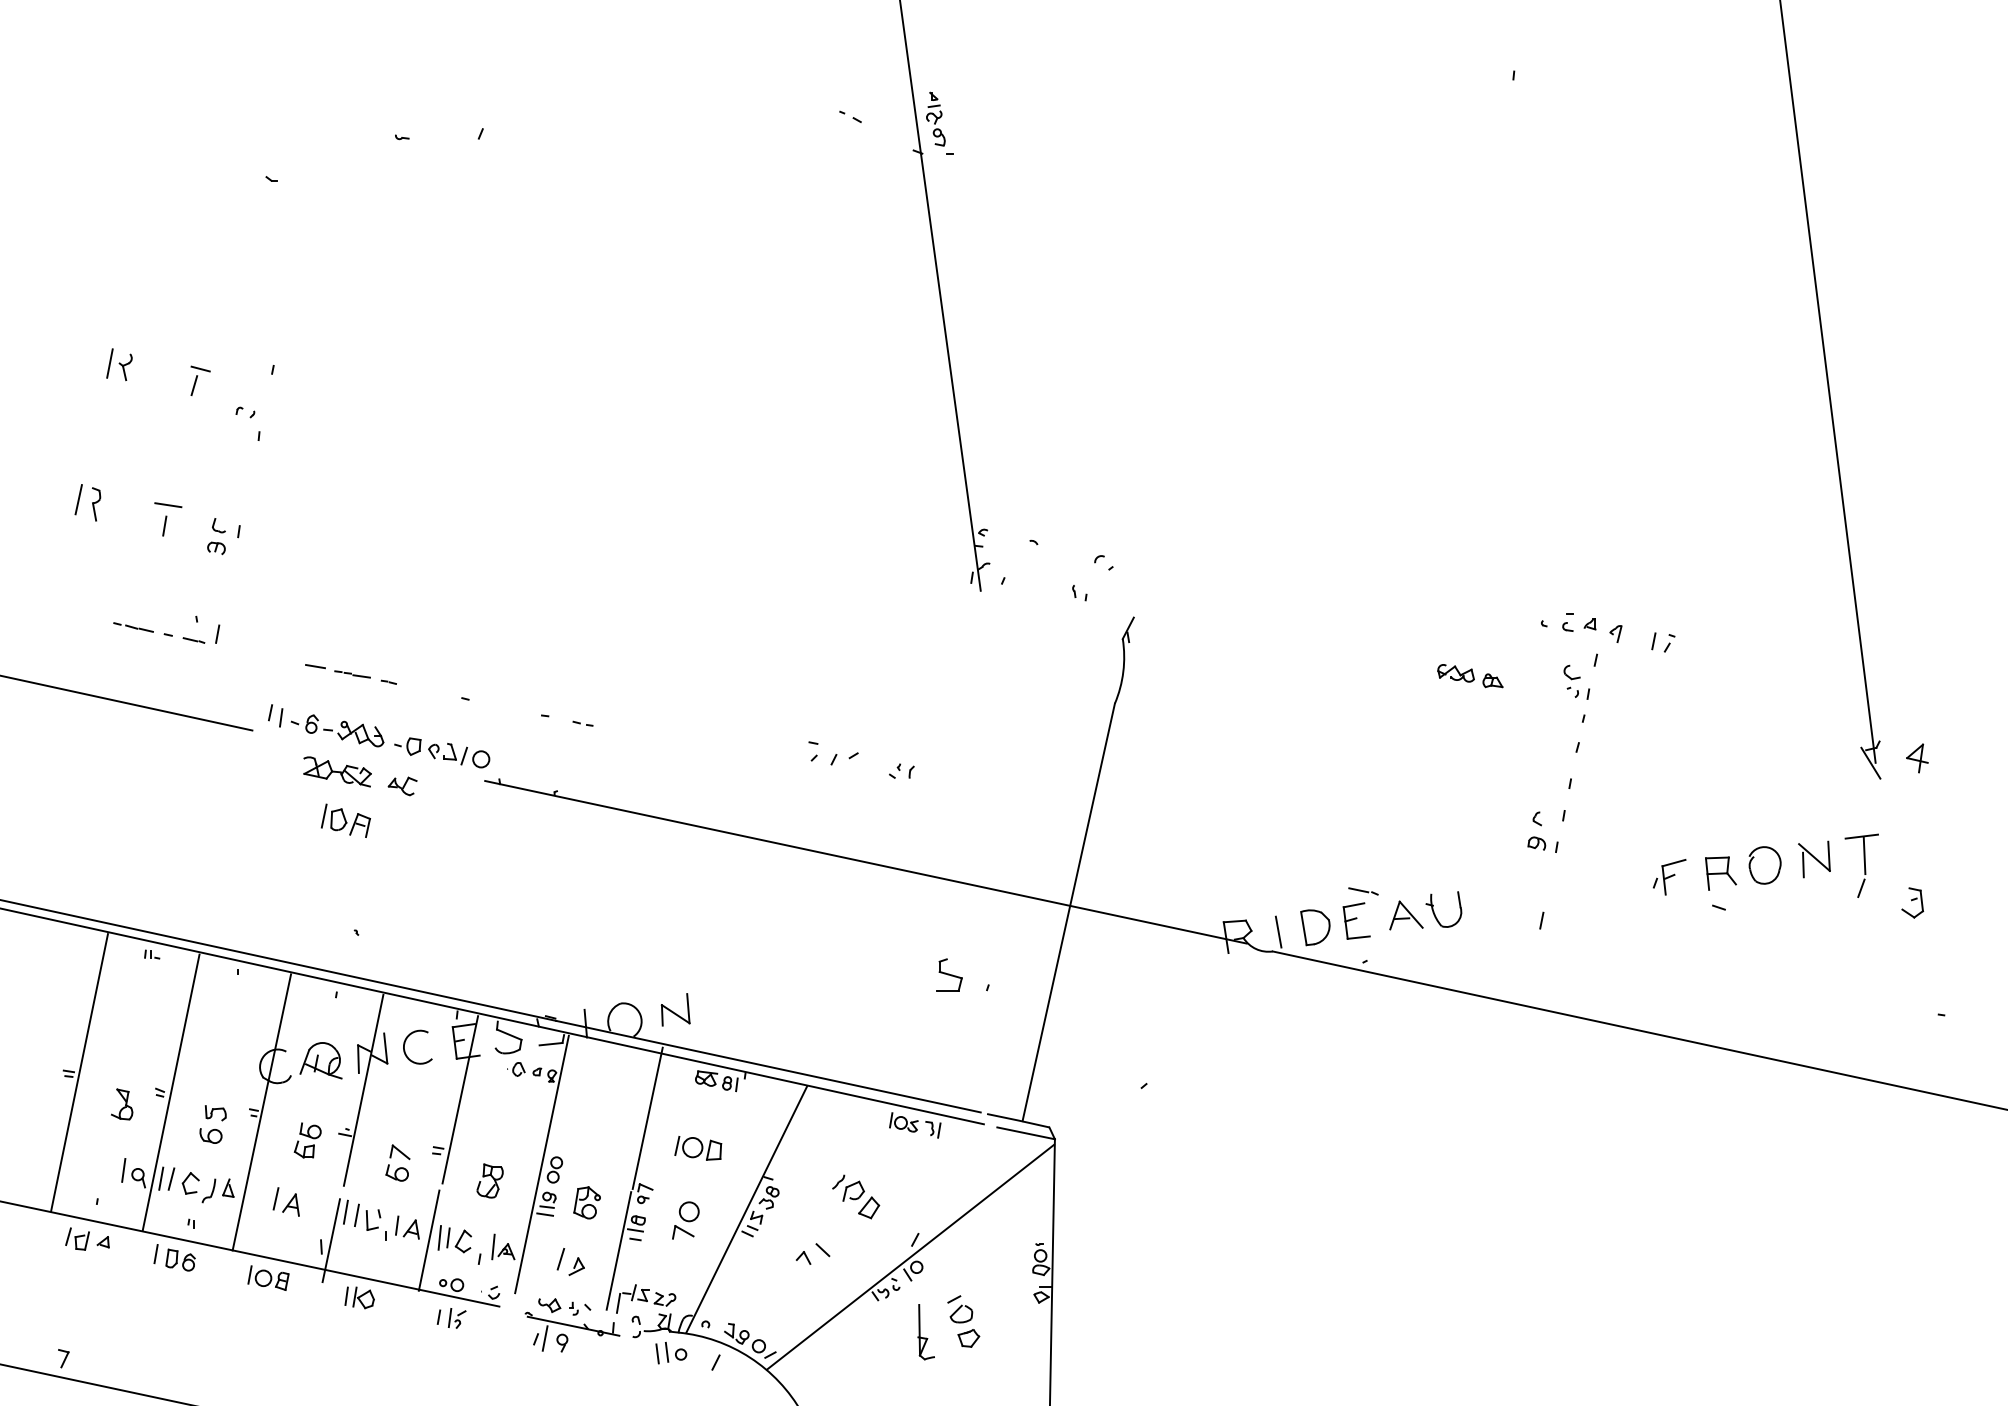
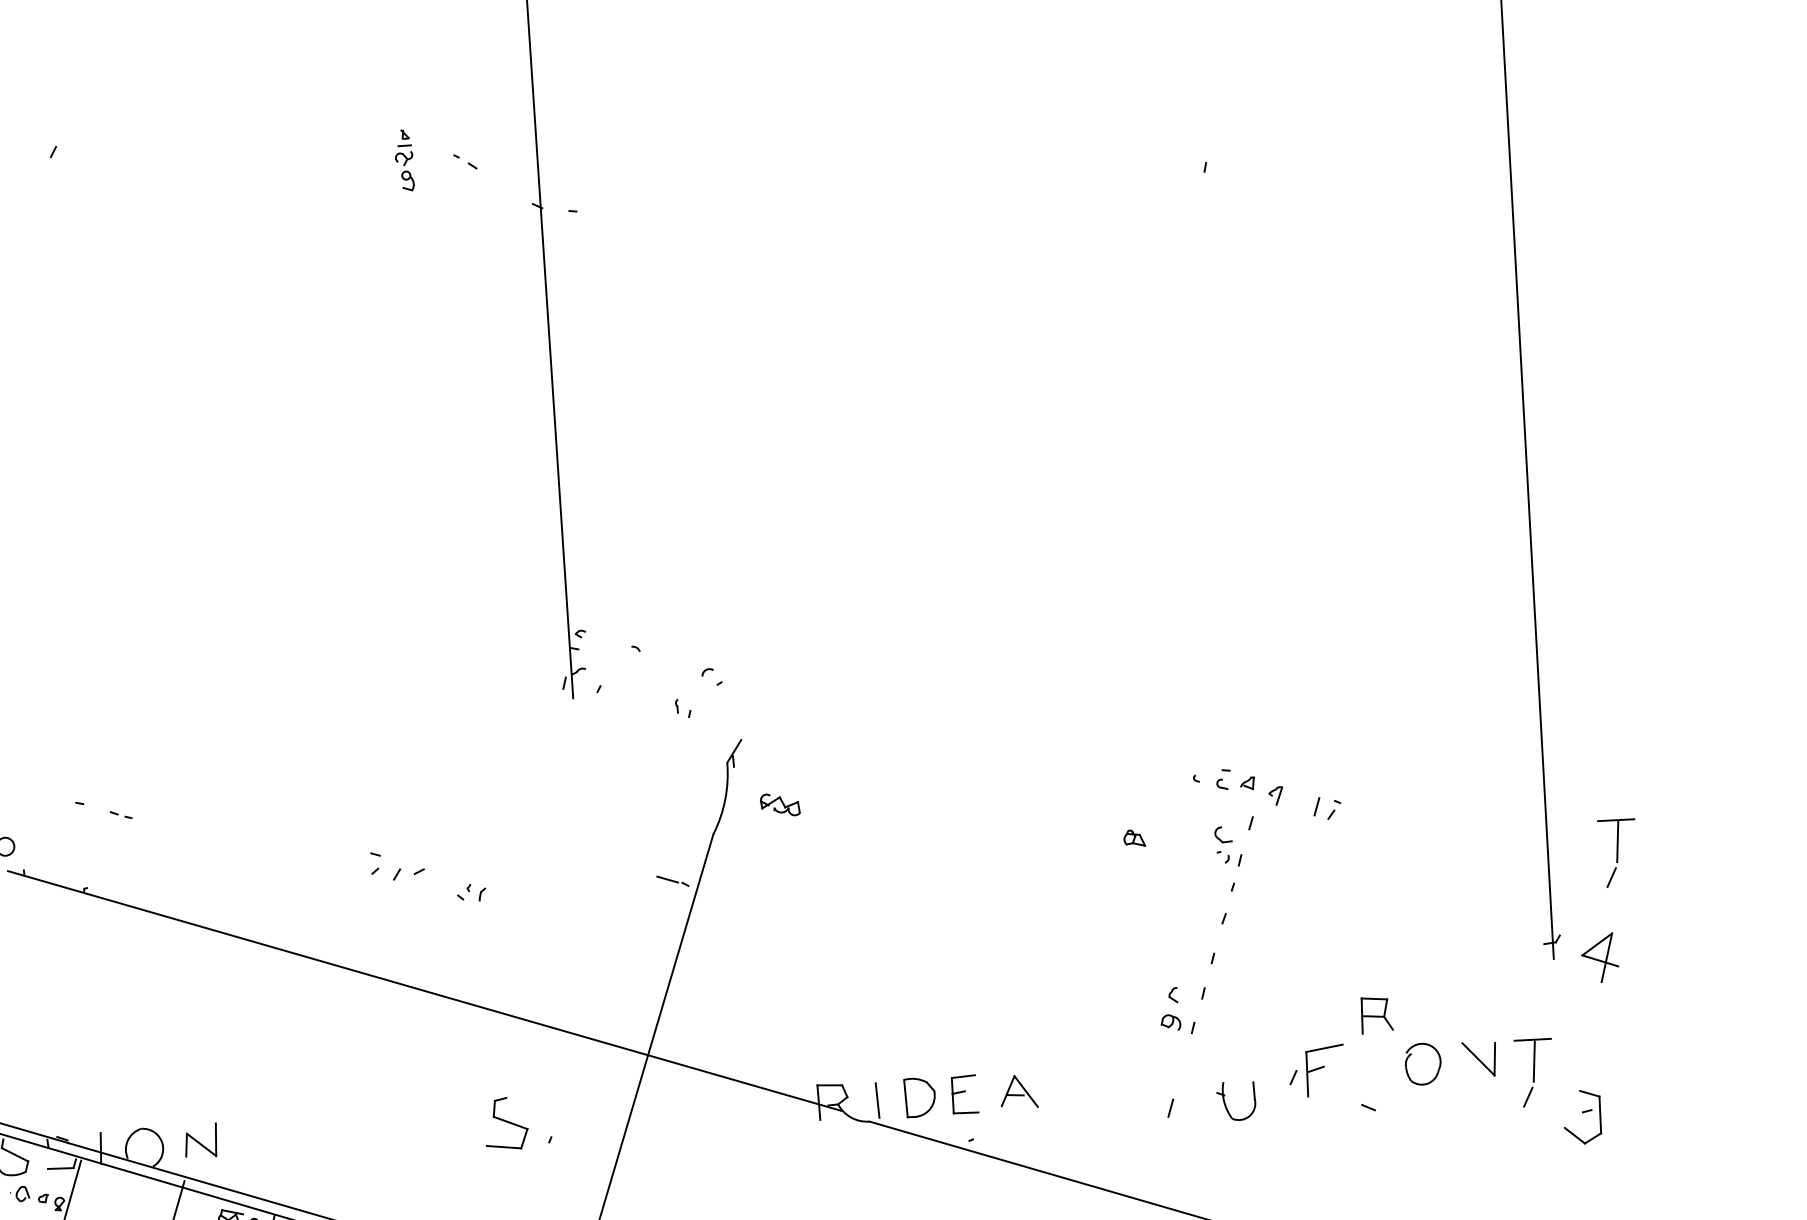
part: (935, 118) -> (405, 159), moved
part: (1922, 663) -> (1613, 852), added
part: (1455, 673) -> (779, 805), moved
part: (1917, 758) -> (1600, 957), size x1.6
line: (1870, 762) -> (1548, 958), removed
line: (1803, 864) -> (1465, 1066), removed
part: (1720, 873) -> (1376, 1016), moved
part: (1669, 877) -> (1315, 1070), size x1.4
part: (1363, 891) -> (672, 881), moved
part: (1912, 902) -> (1583, 1116), size x1.6
part: (1434, 911) -> (1225, 1101), moved
part: (949, 974) -> (508, 1122), size x1.4

